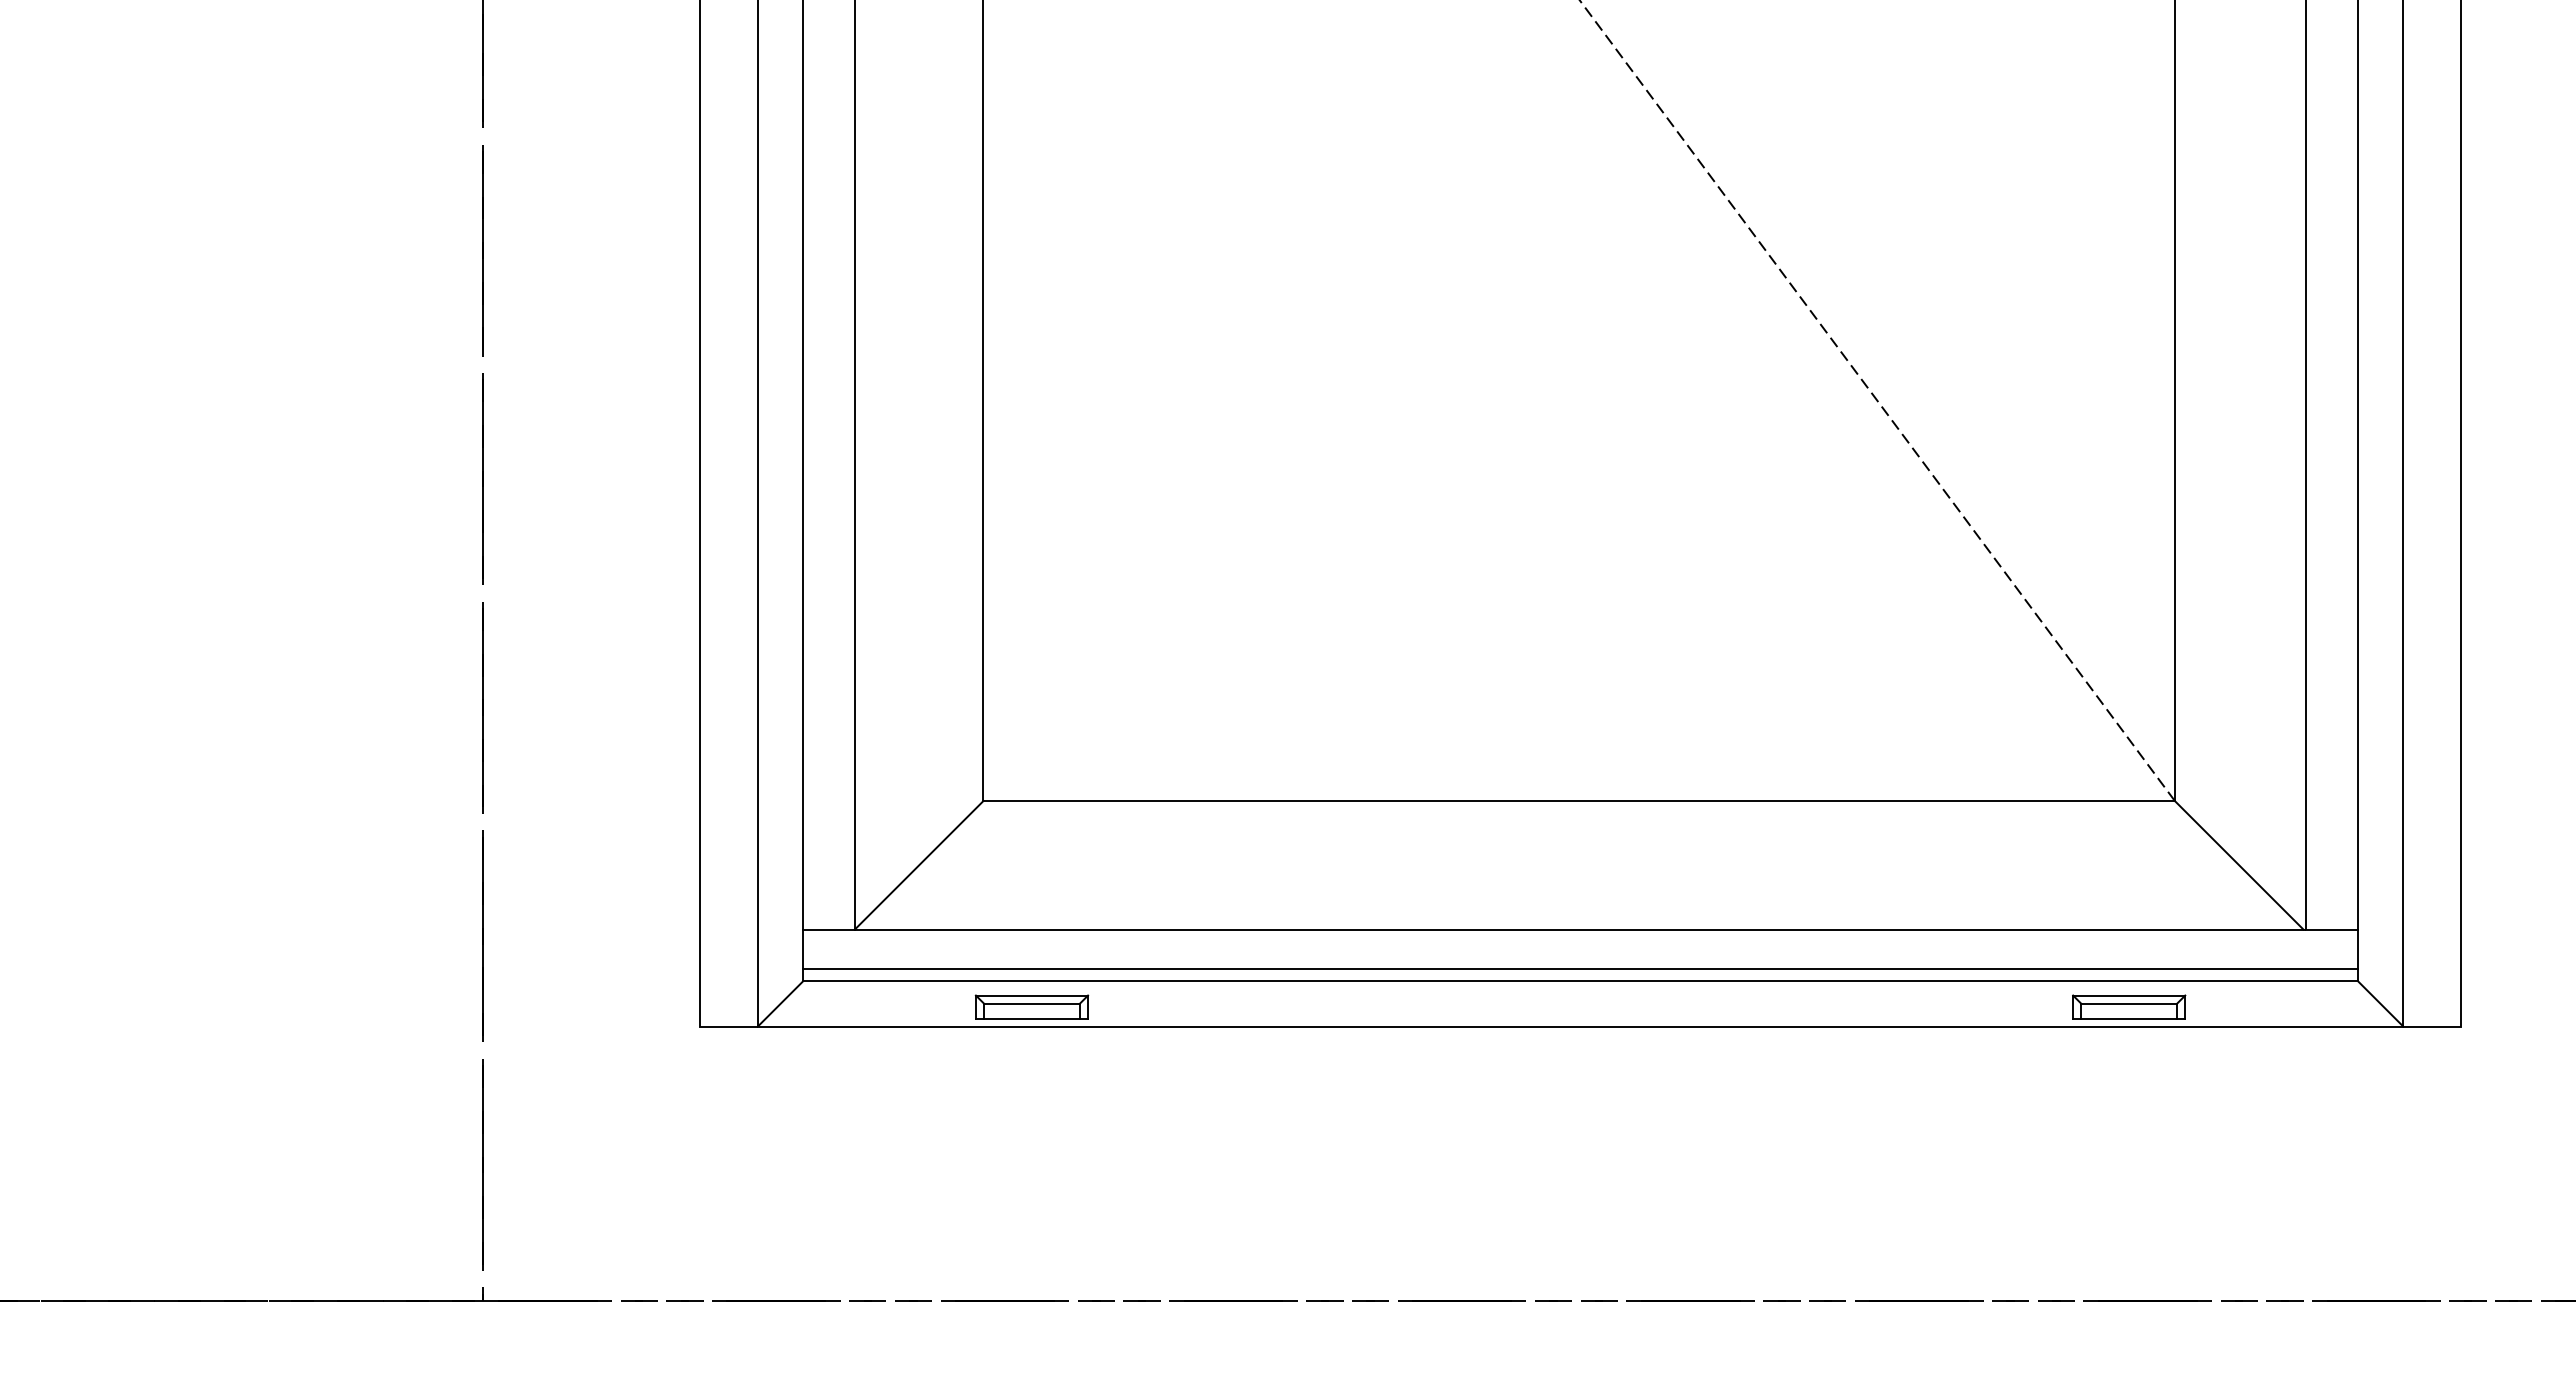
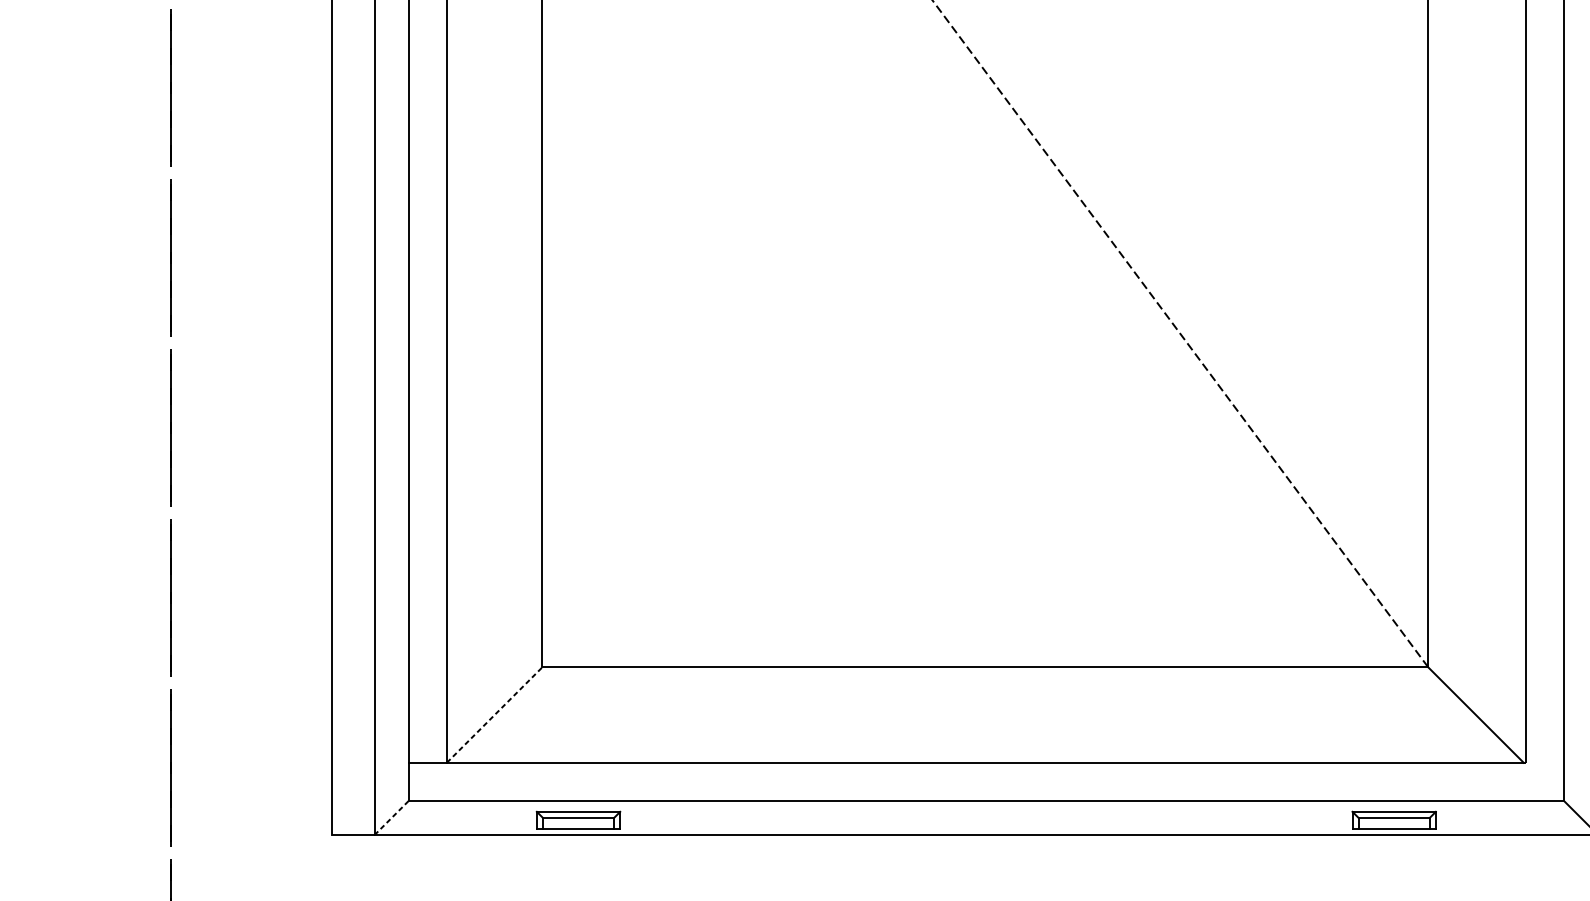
line: (919, 865) -> (494, 715), solid -> dashed
line: (2331, 929) -> (1544, 762), removed
line: (1580, 969) -> (986, 792), removed
line: (780, 1004) -> (391, 818), solid -> dashed

